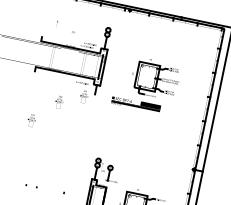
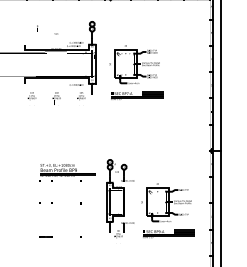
part: (155, 78) -> (134, 64), moved
text: (59, 101) -> (56, 98), moved
text: (31, 118) -> (31, 96), moved
part: (57, 162) -> (67, 172), added

